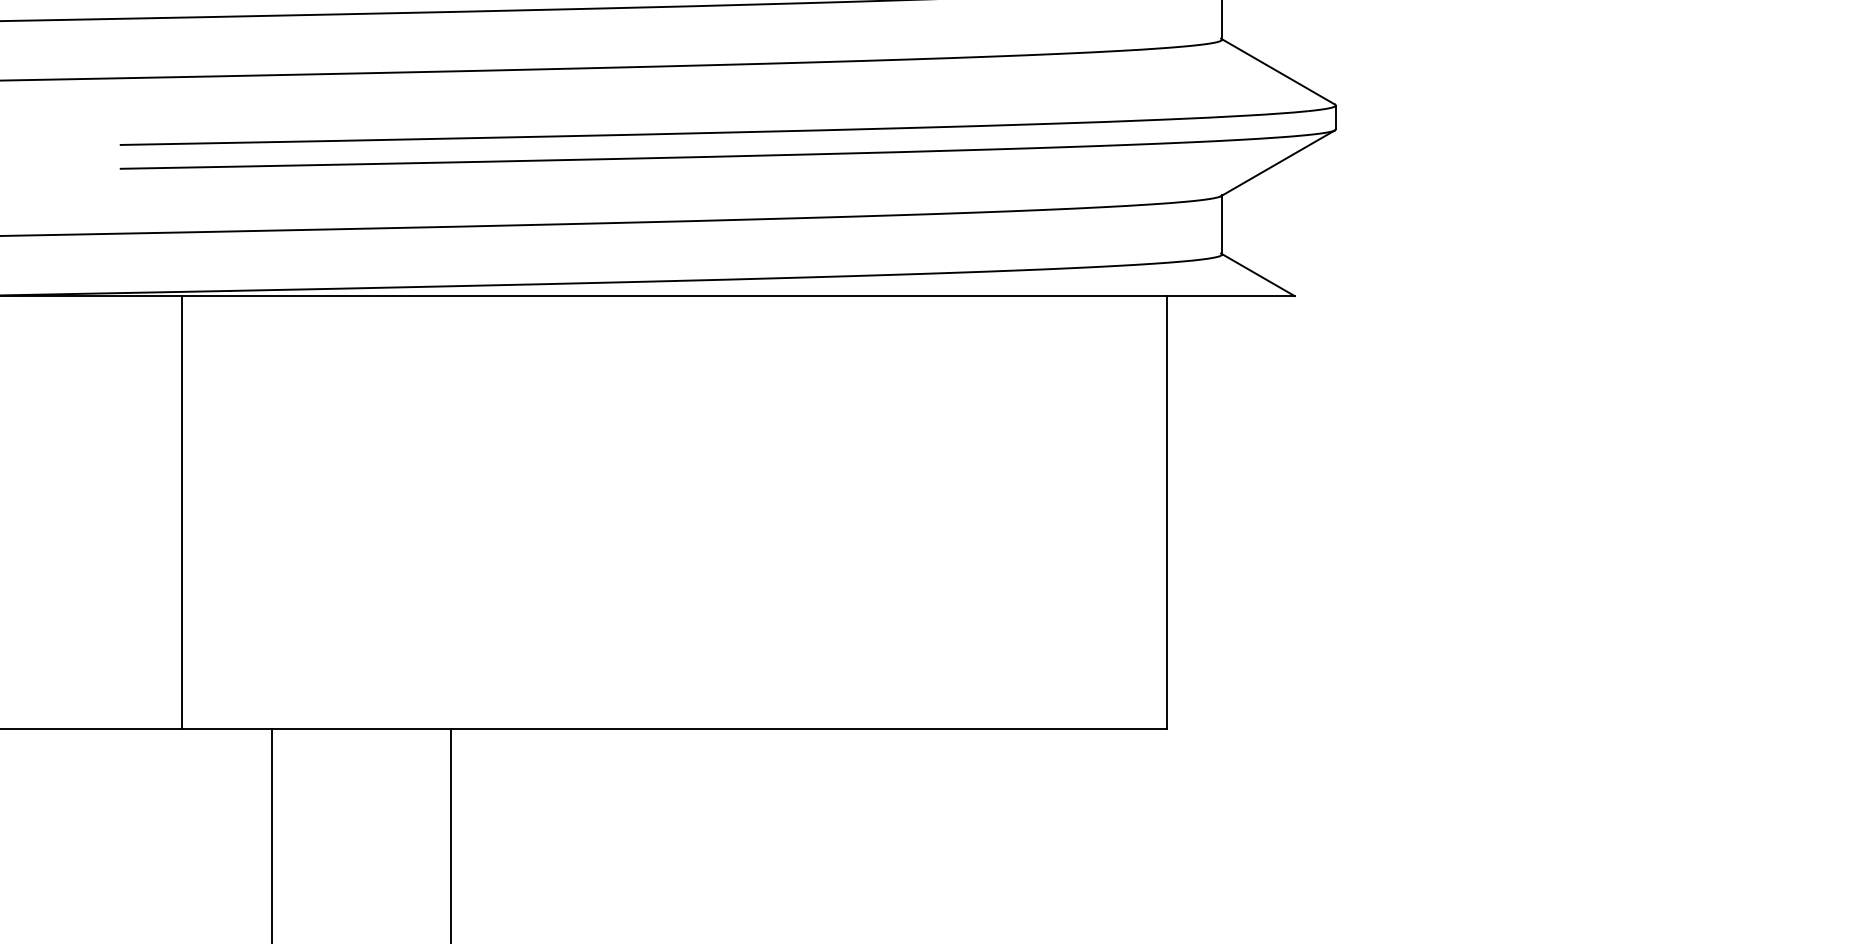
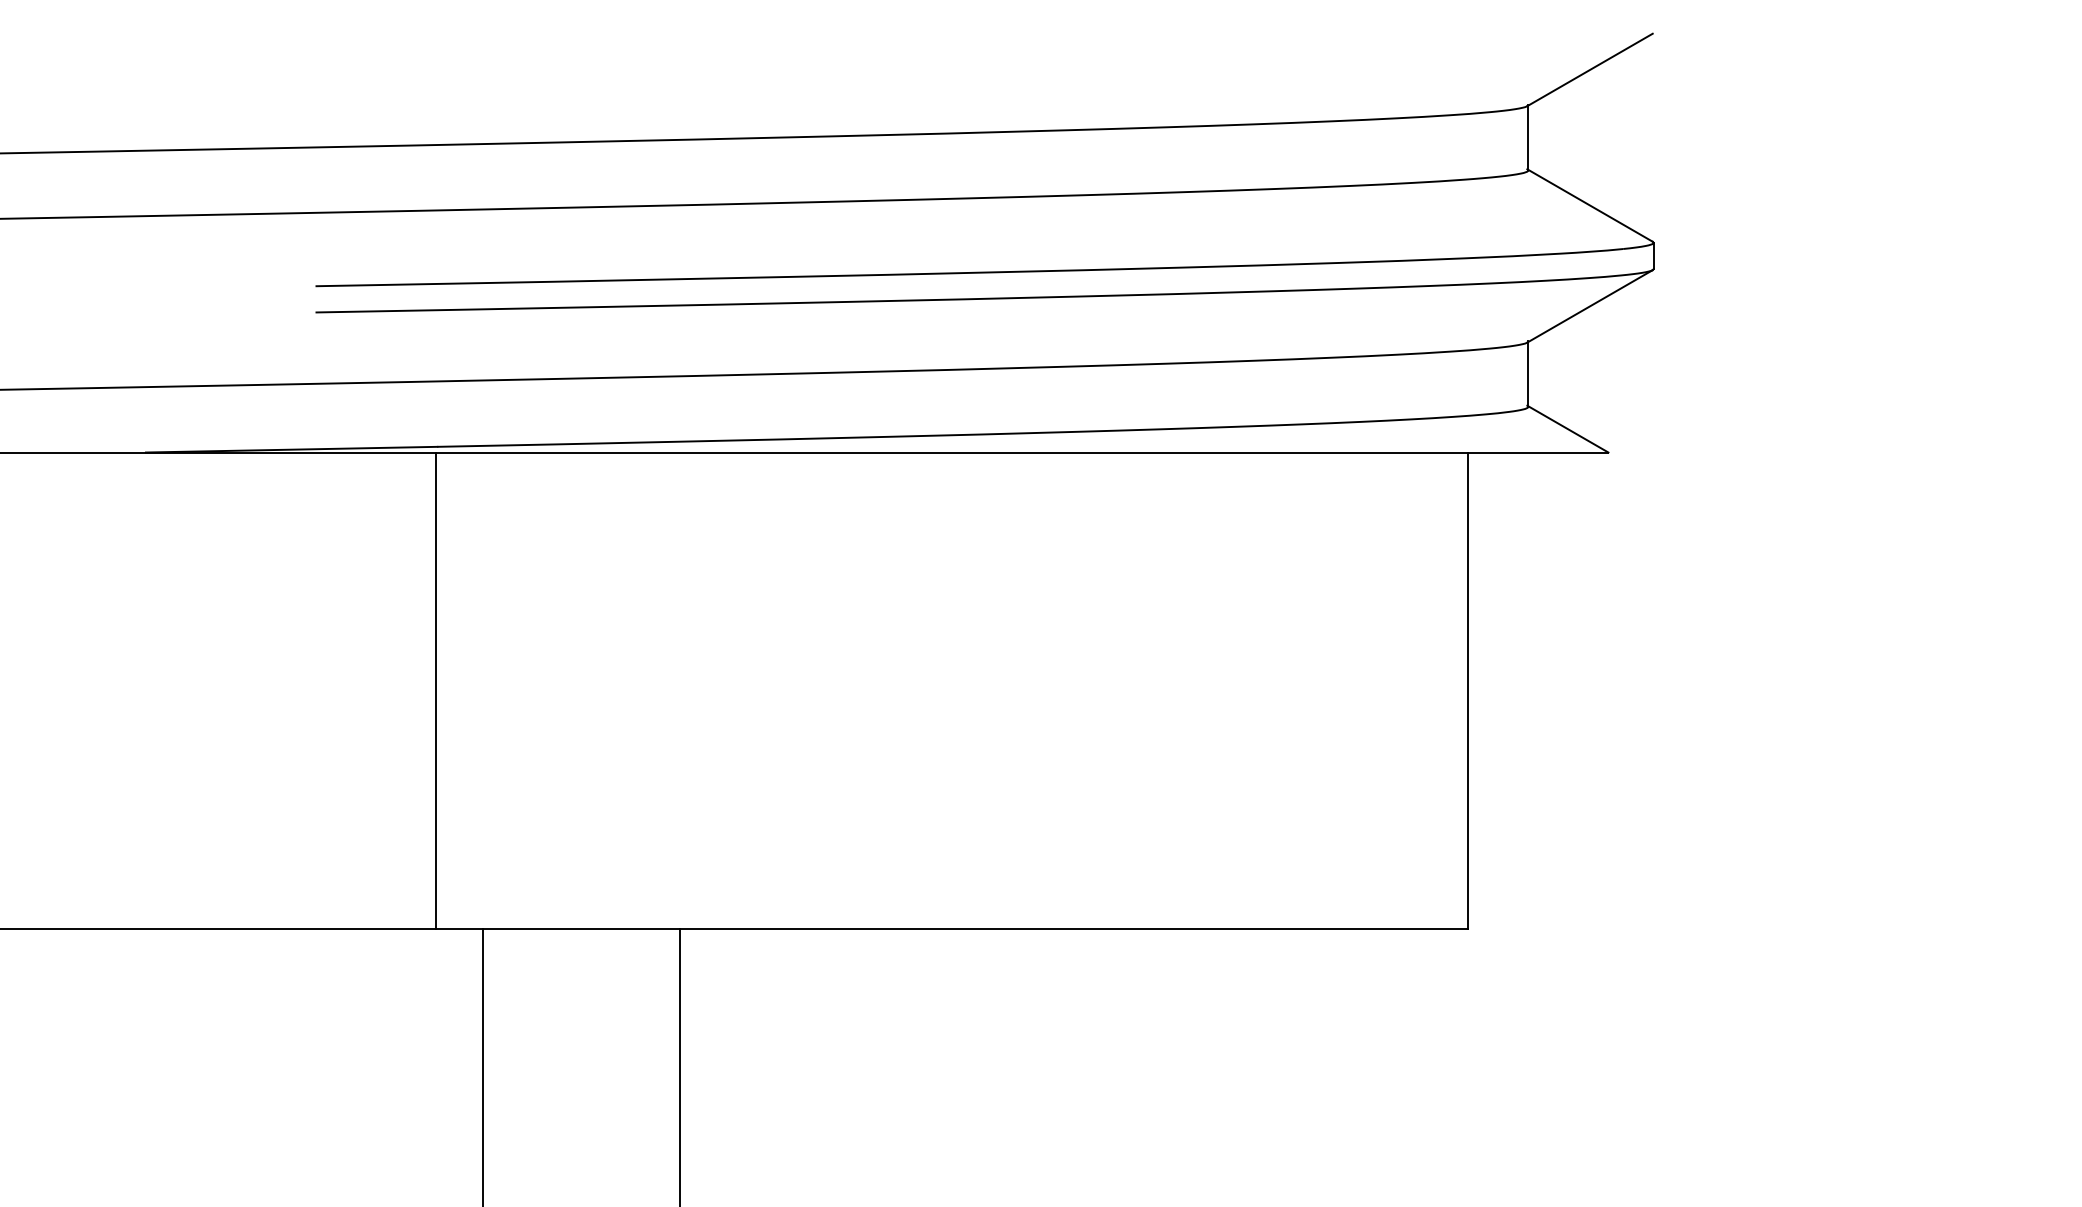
line: (182, 512) -> (436, 690), moved

